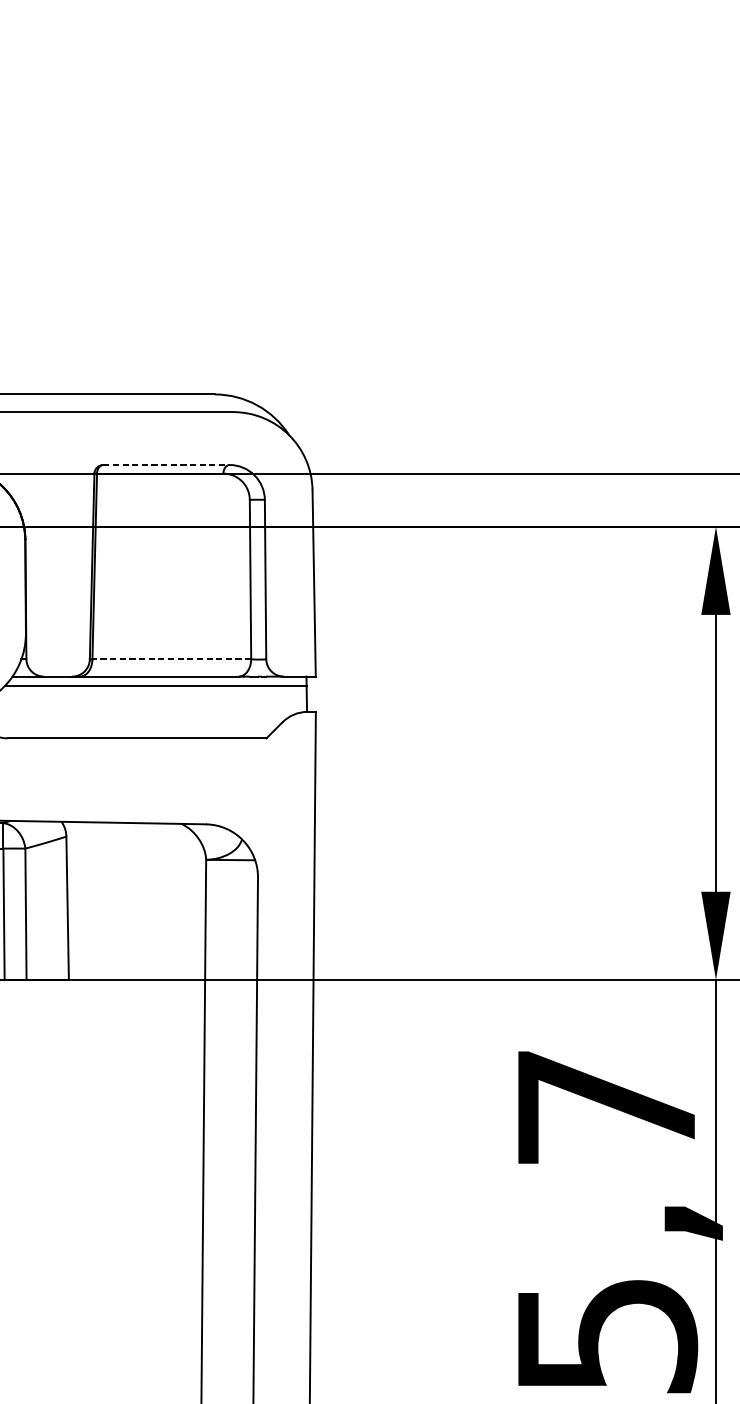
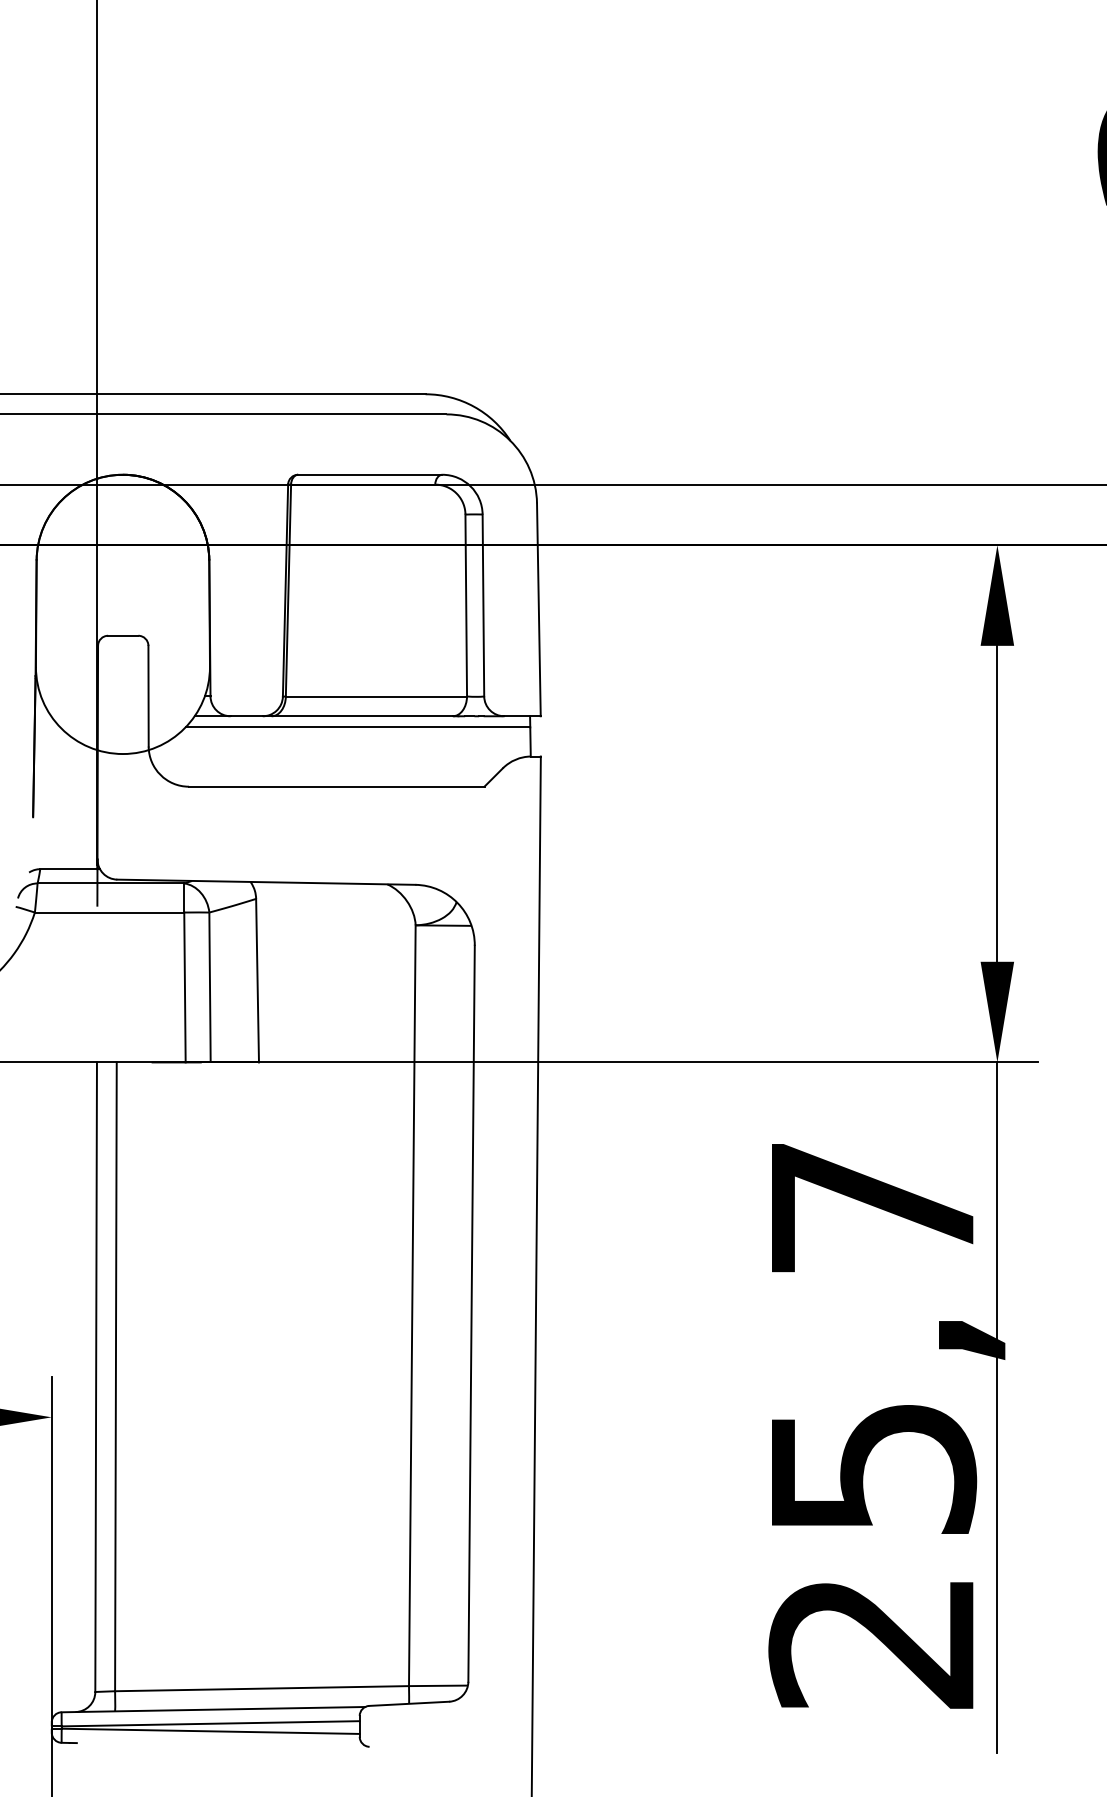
line: (166, 464) -> (370, 474), dashed -> solid
line: (171, 659) -> (376, 696), dashed -> solid

